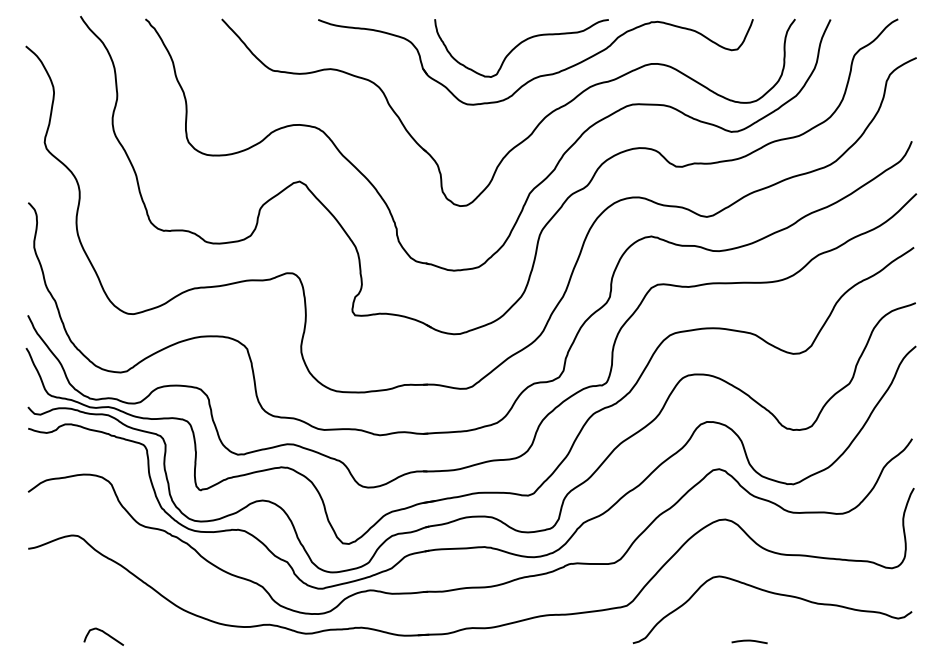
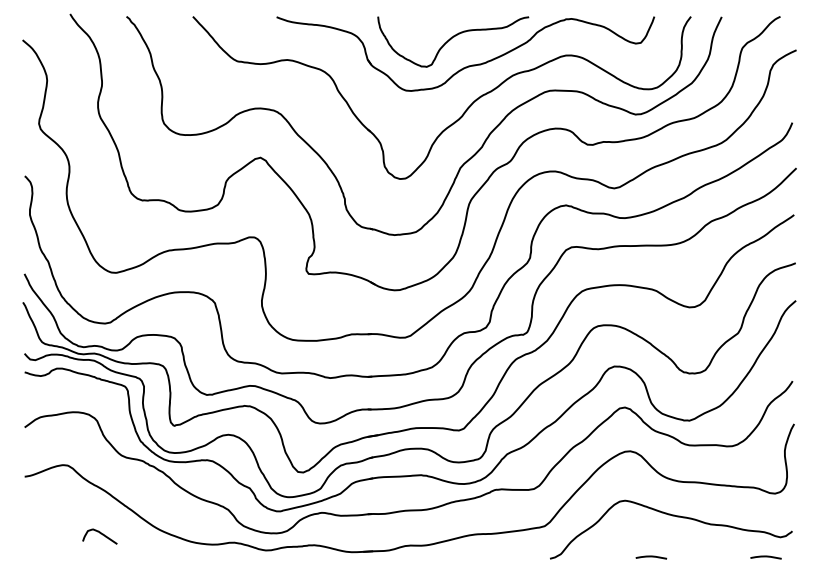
curve: (105, 634) -> (101, 534), moved
curve: (881, 641) -> (765, 557), added

